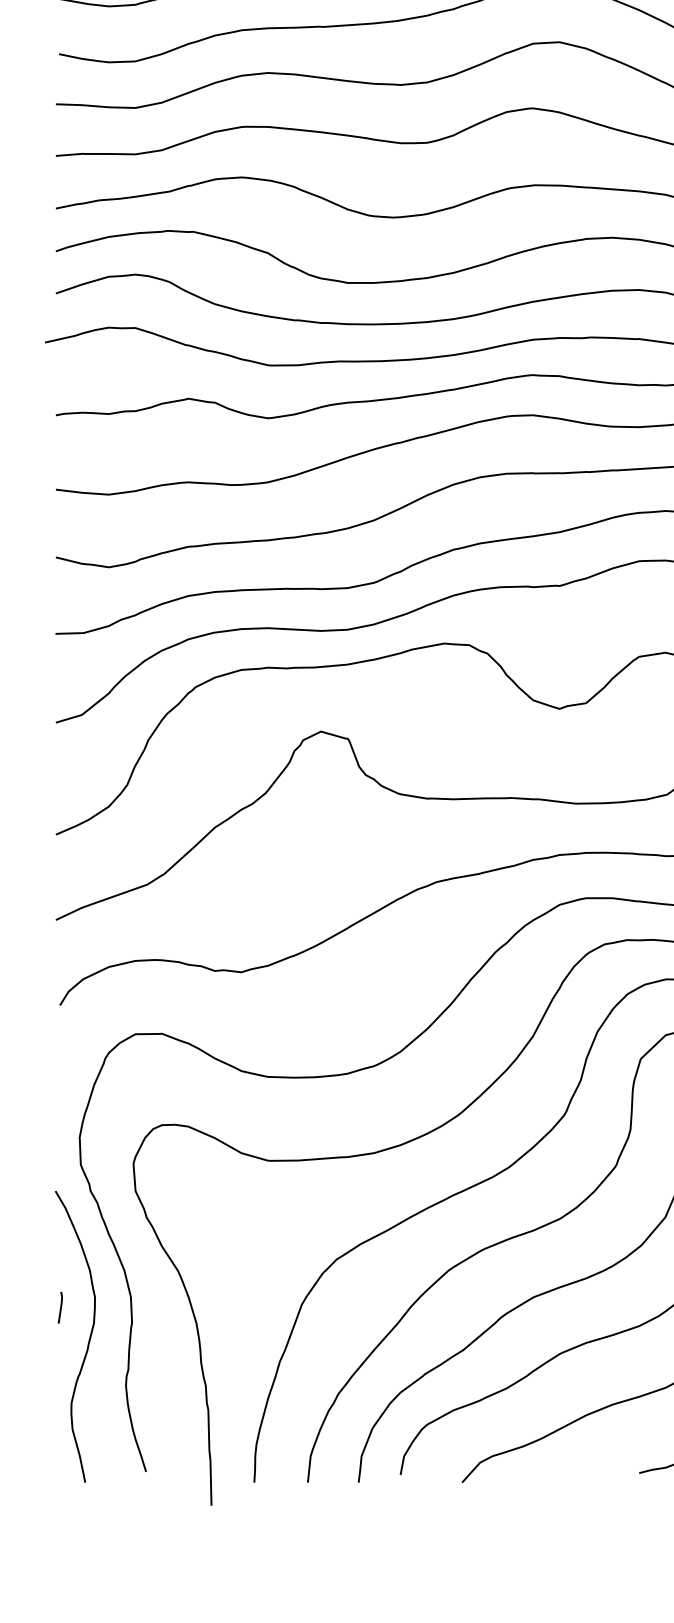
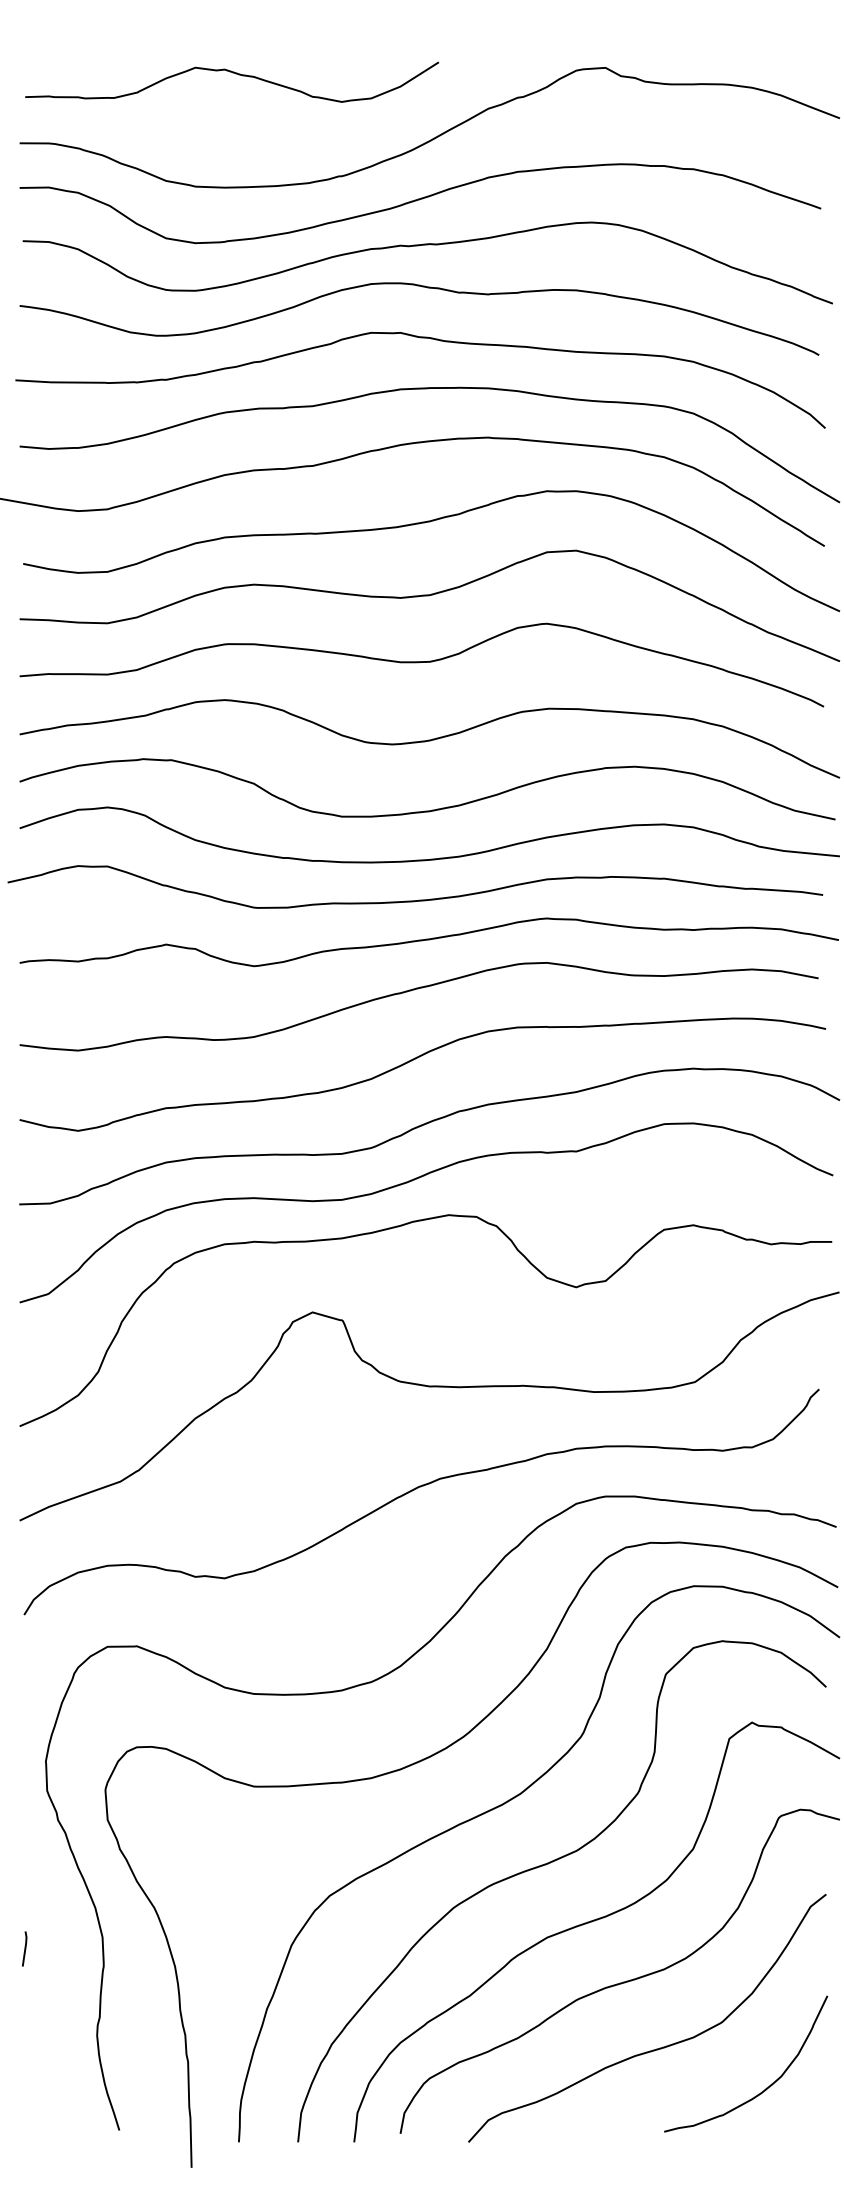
curve: (88, 1340) -> (55, 1985), removed

